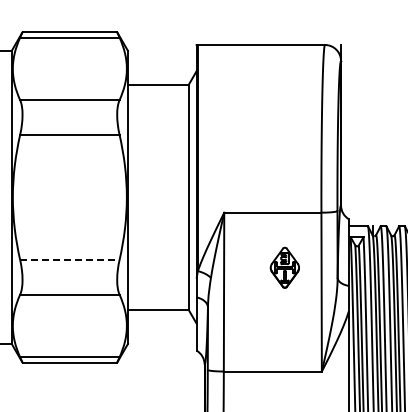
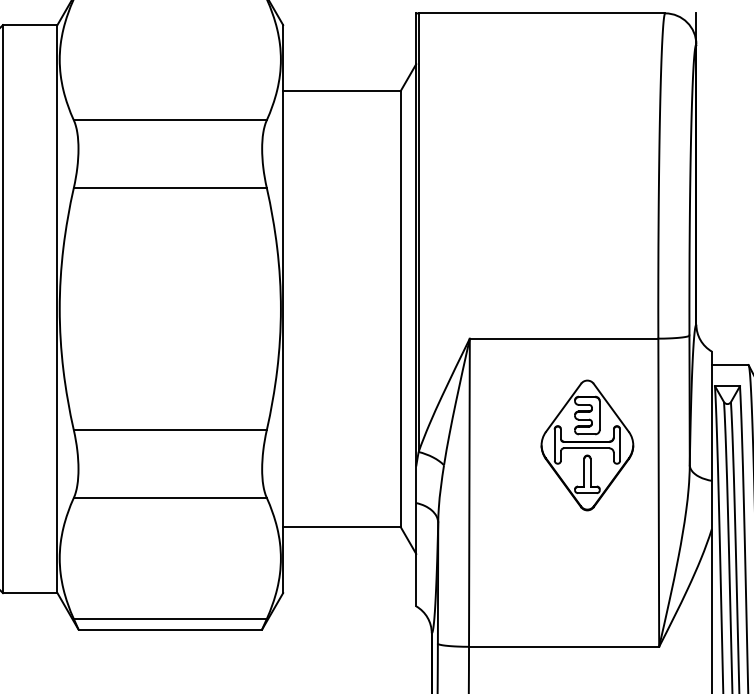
line: (69, 259) -> (169, 429), dashed -> solid
part: (284, 267) -> (586, 445), size x1.67

